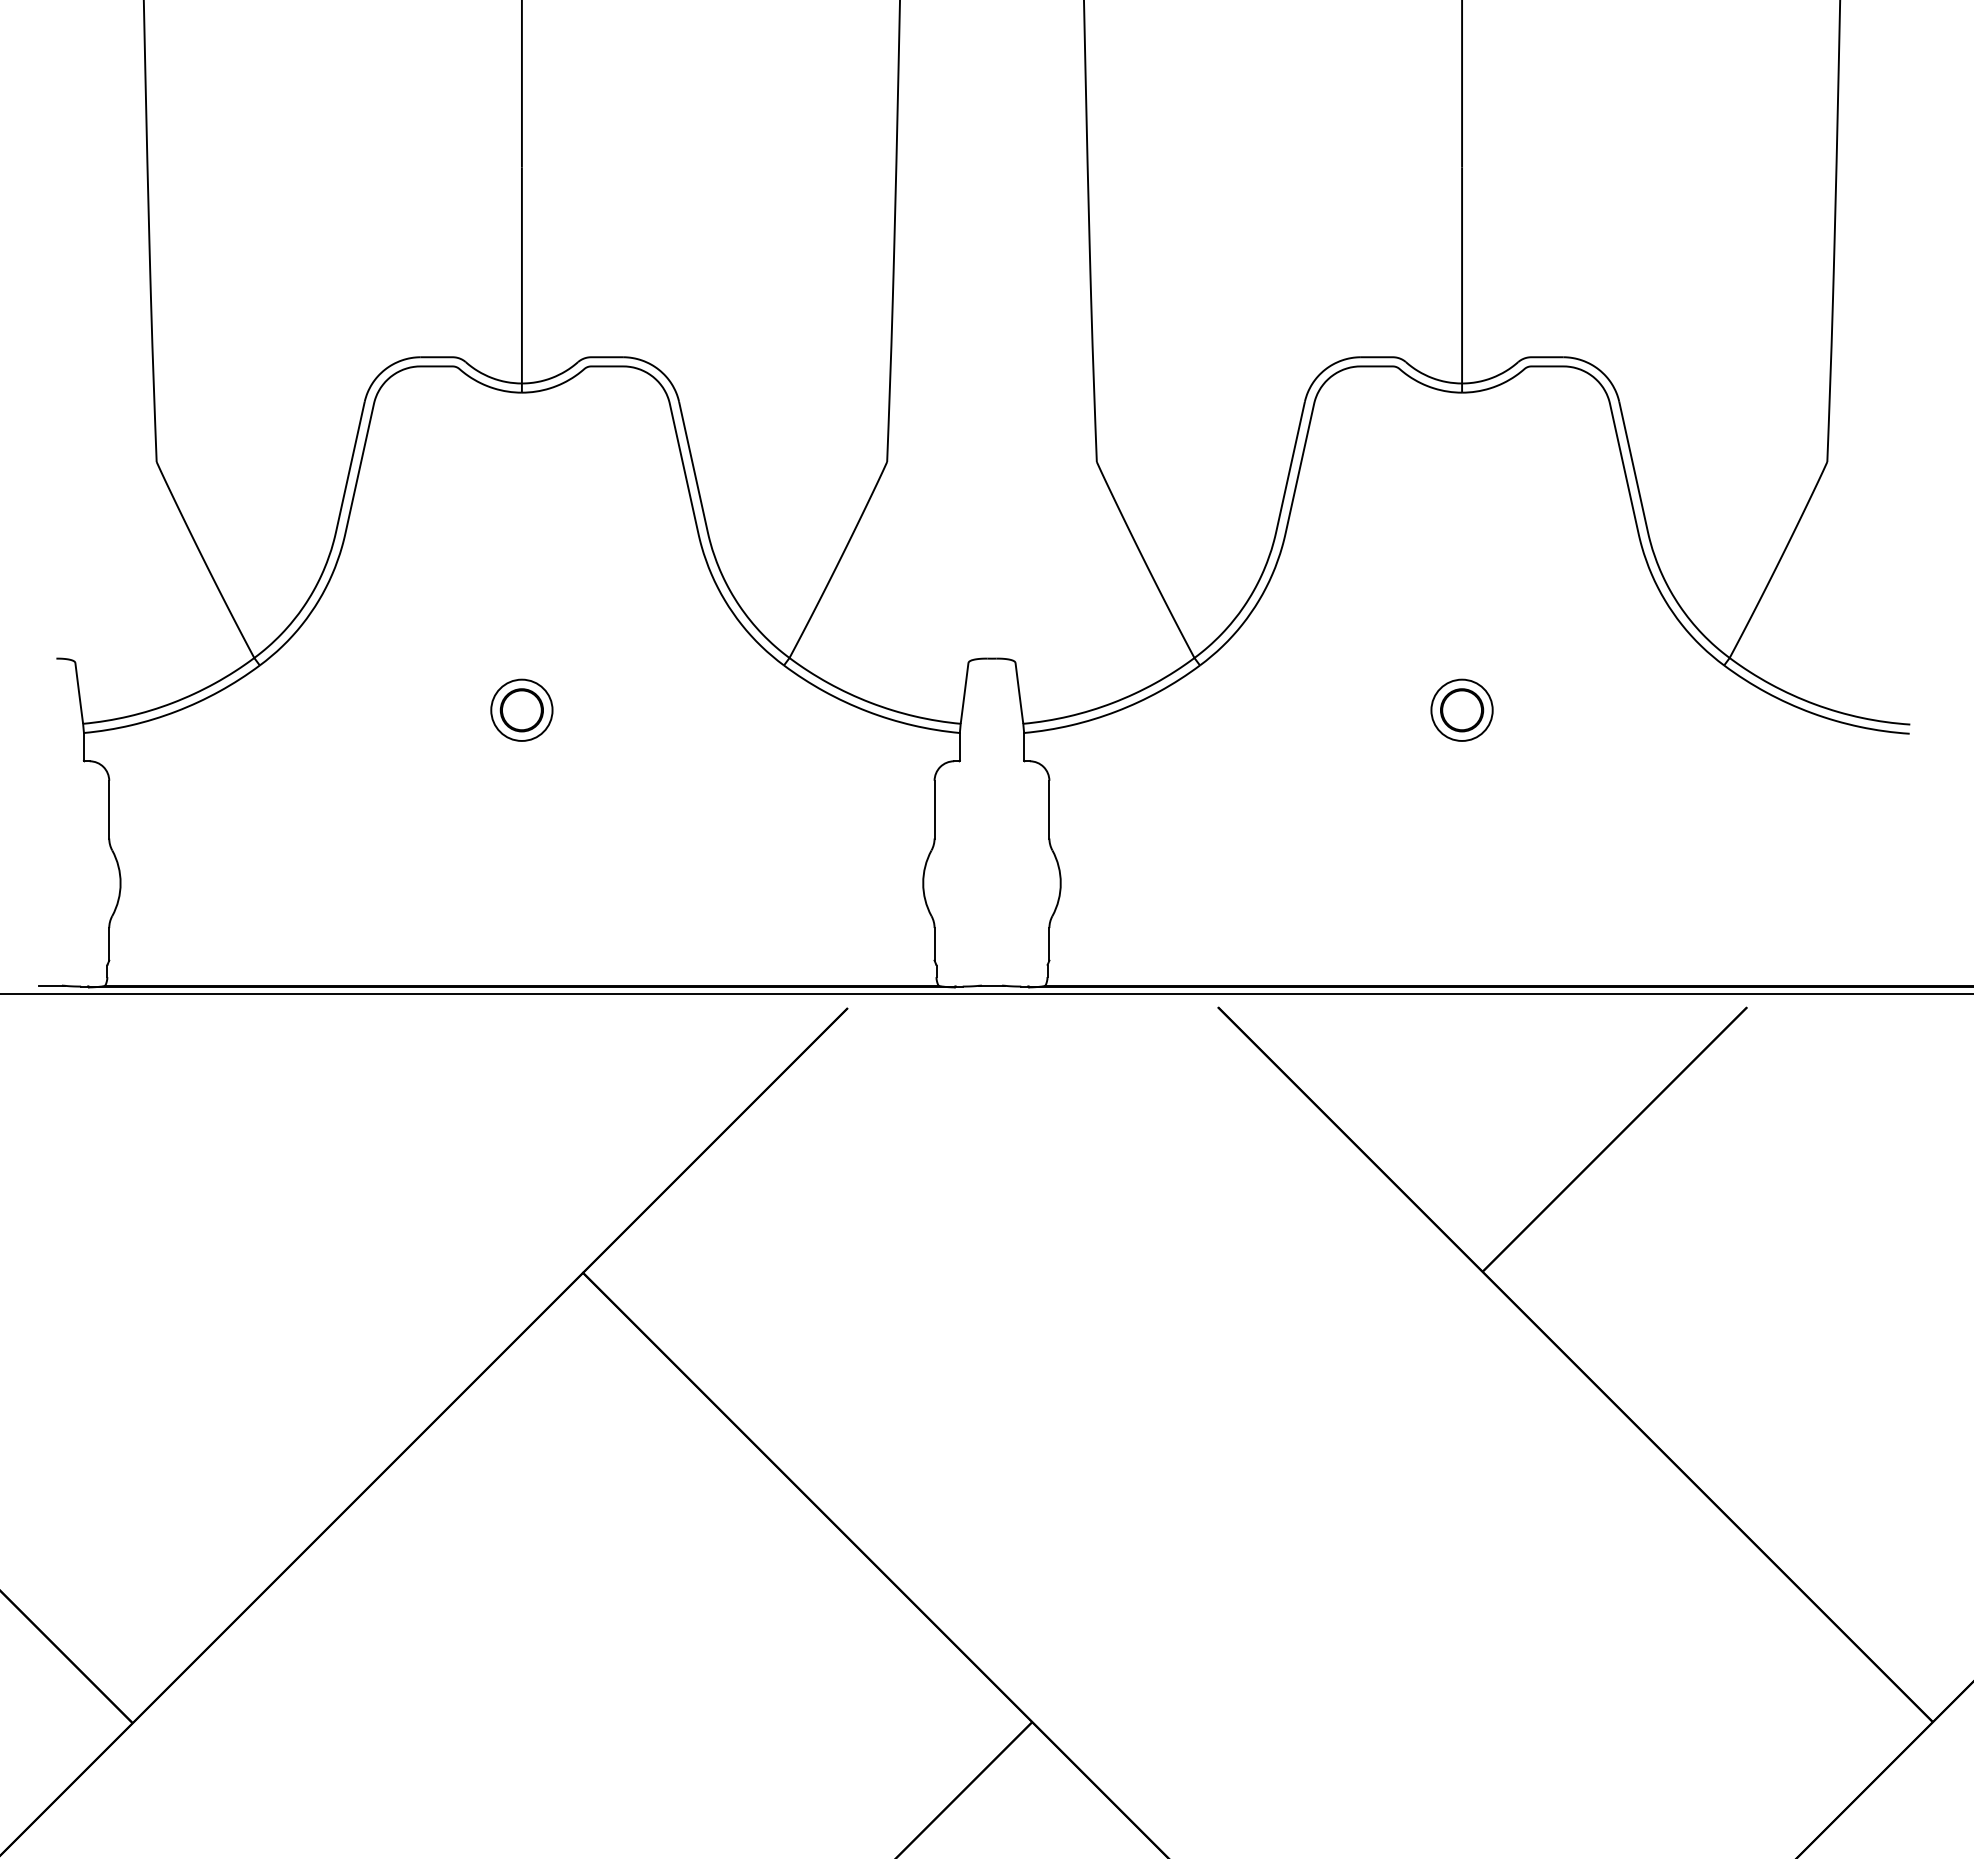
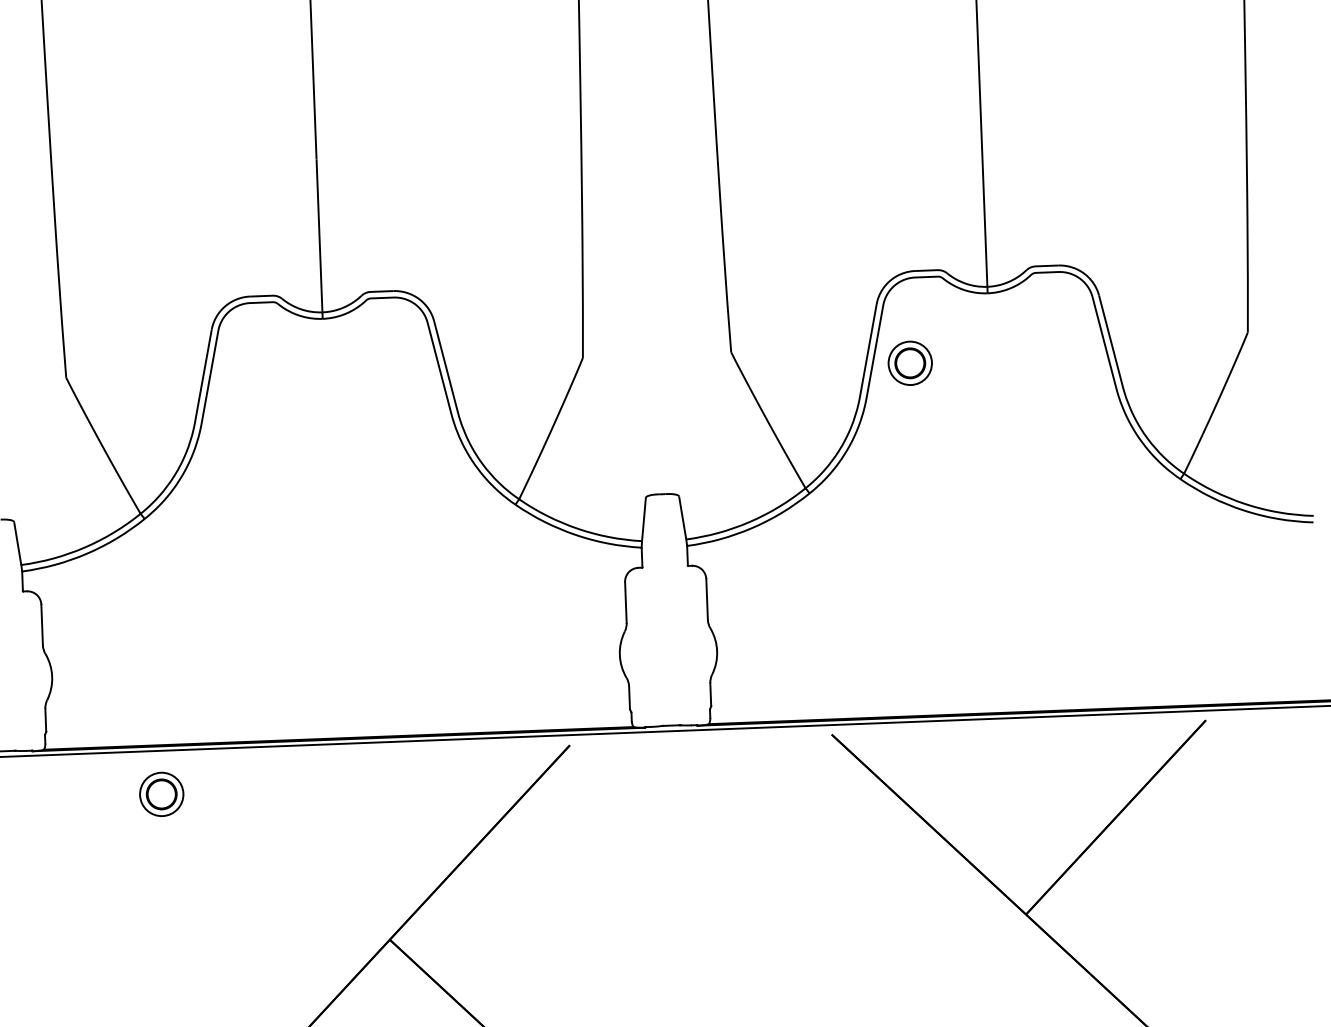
part: (521, 709) -> (161, 793), moved
part: (1461, 709) -> (909, 362), moved

